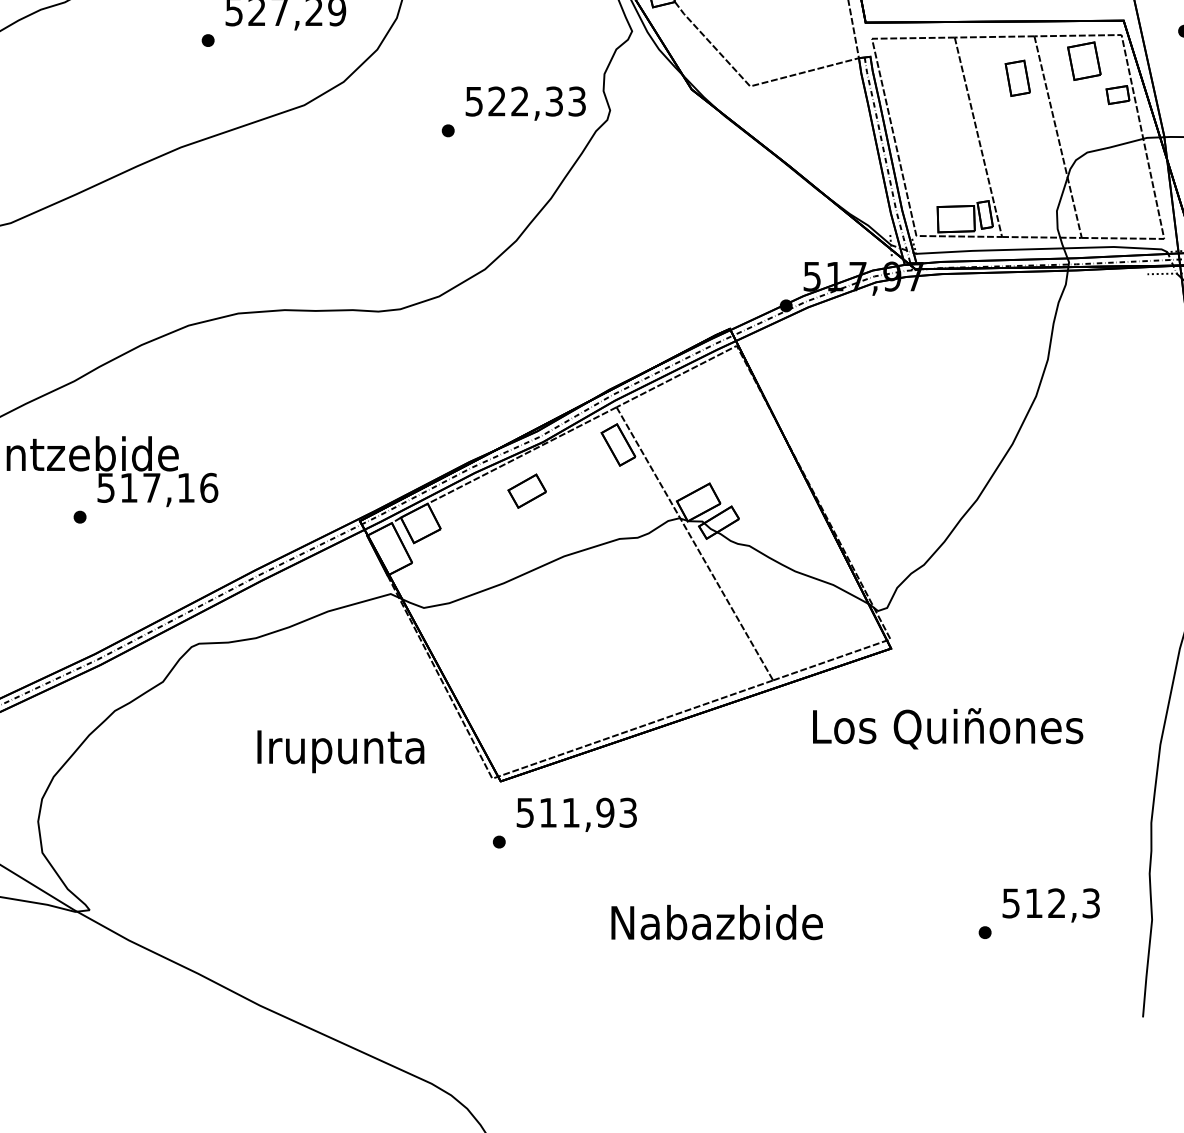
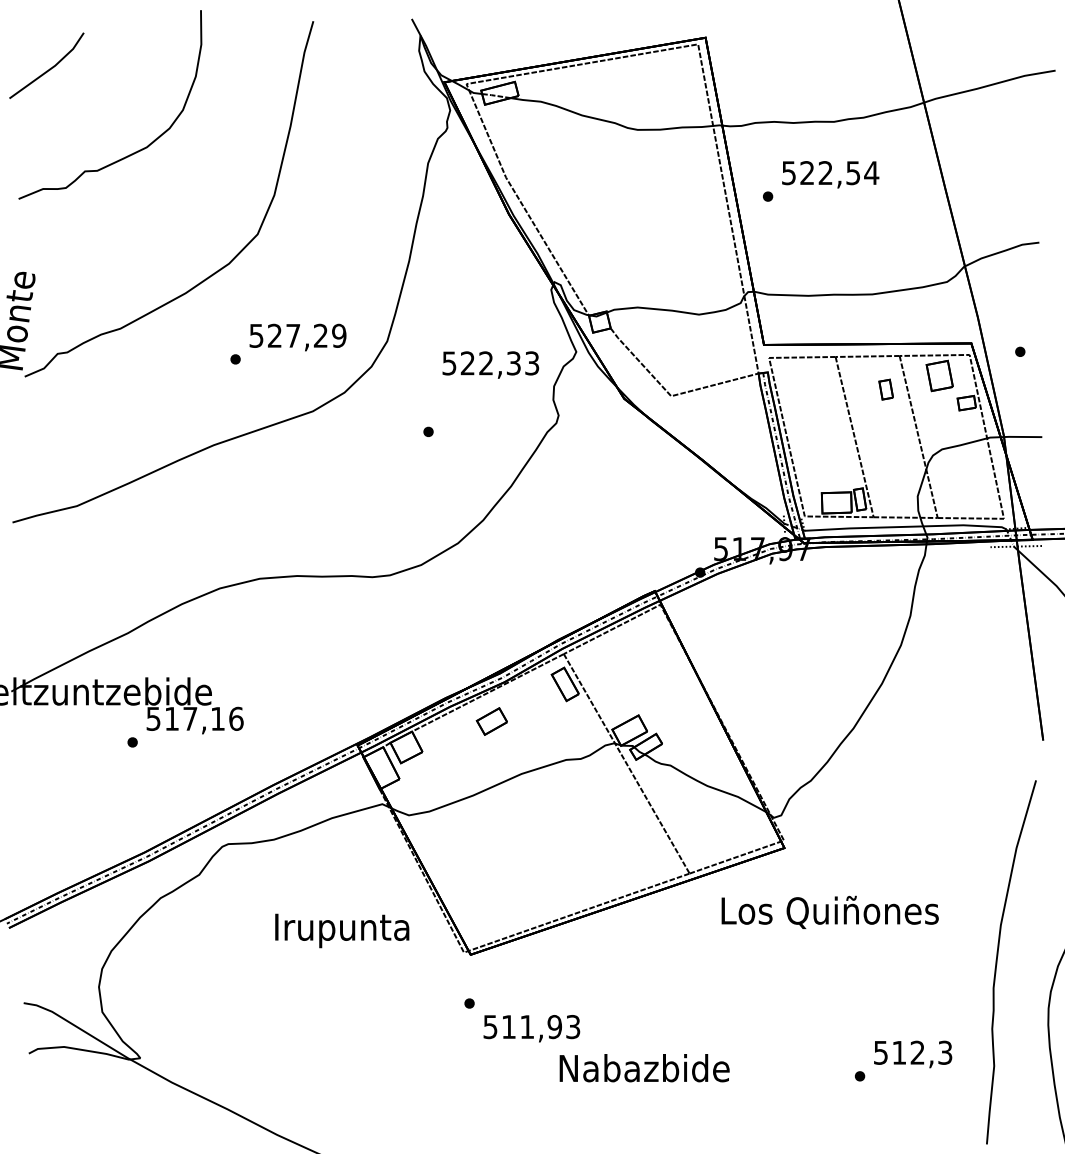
part: (1016, 78) -> (885, 389), size x0.7
text: (525, 102) -> (490, 364), moved
text: (576, 814) -> (531, 1028), moved

